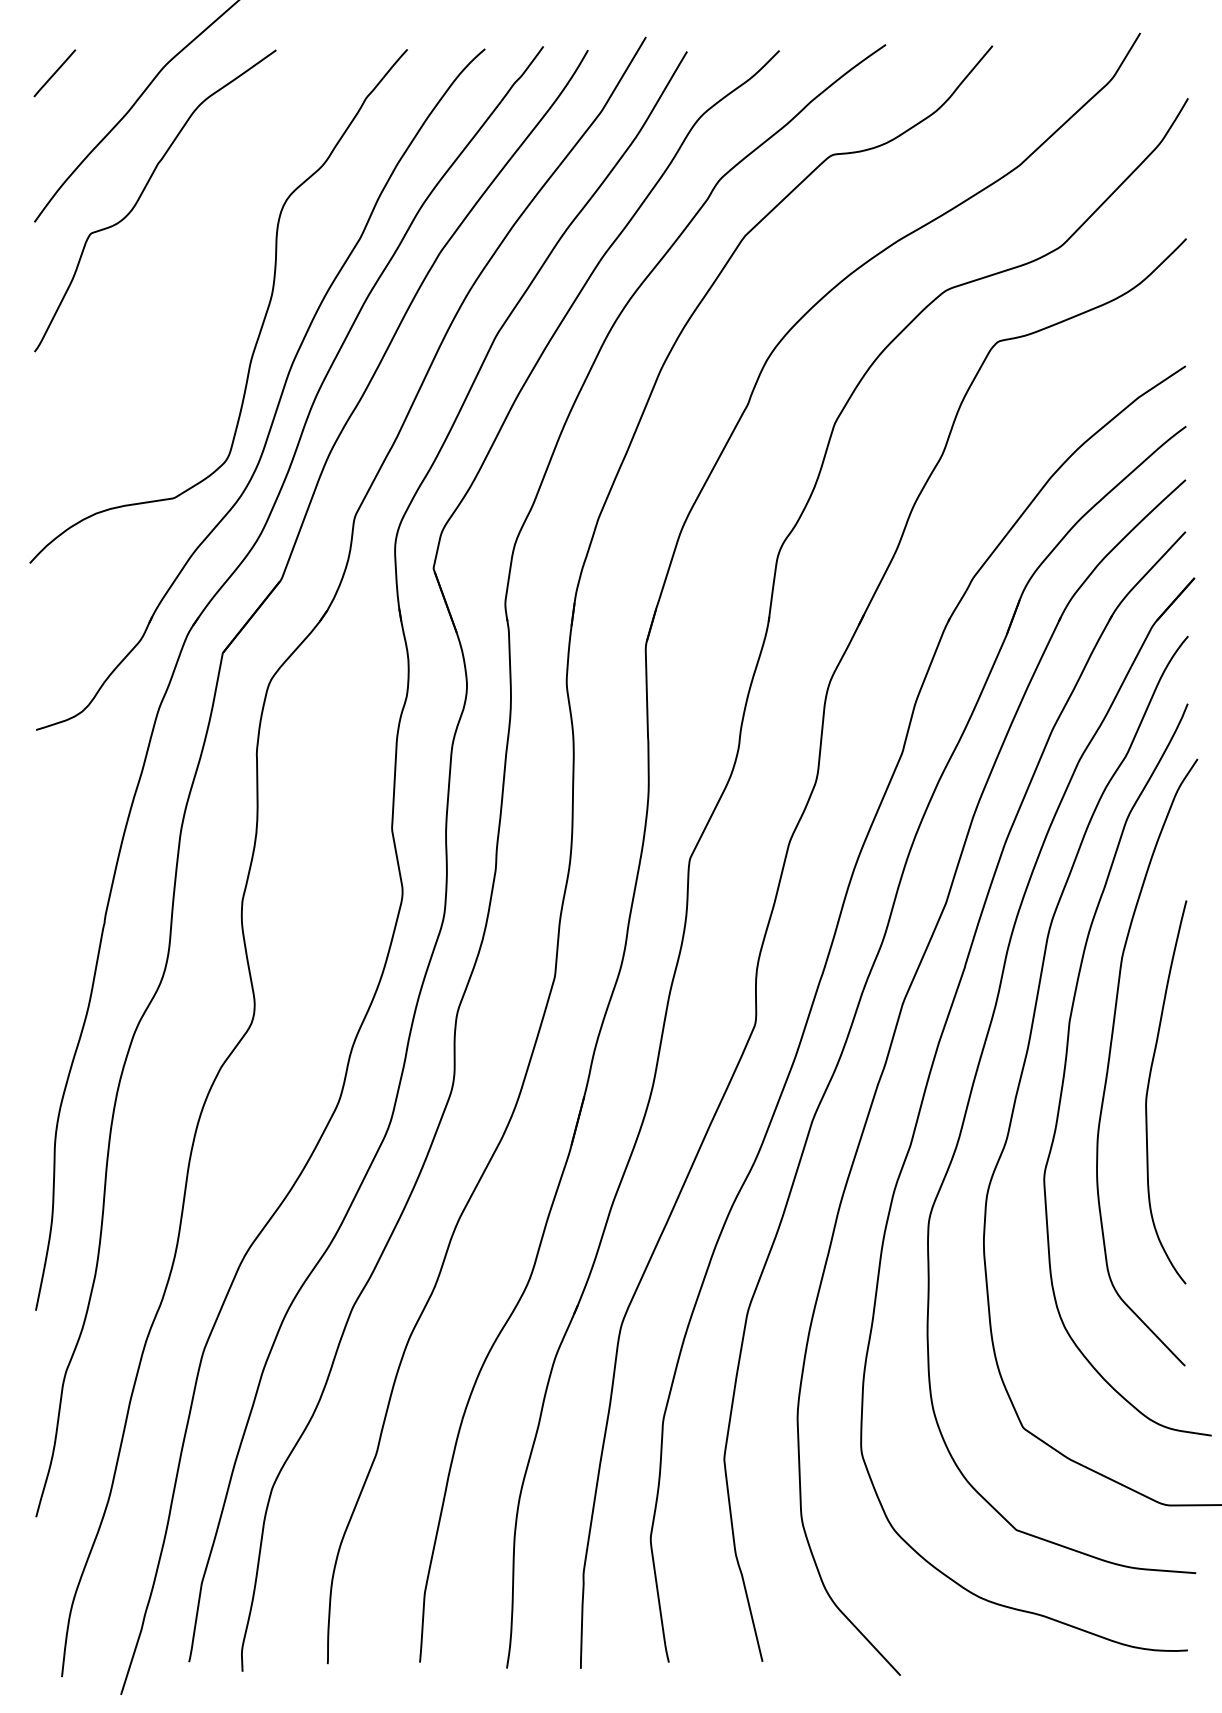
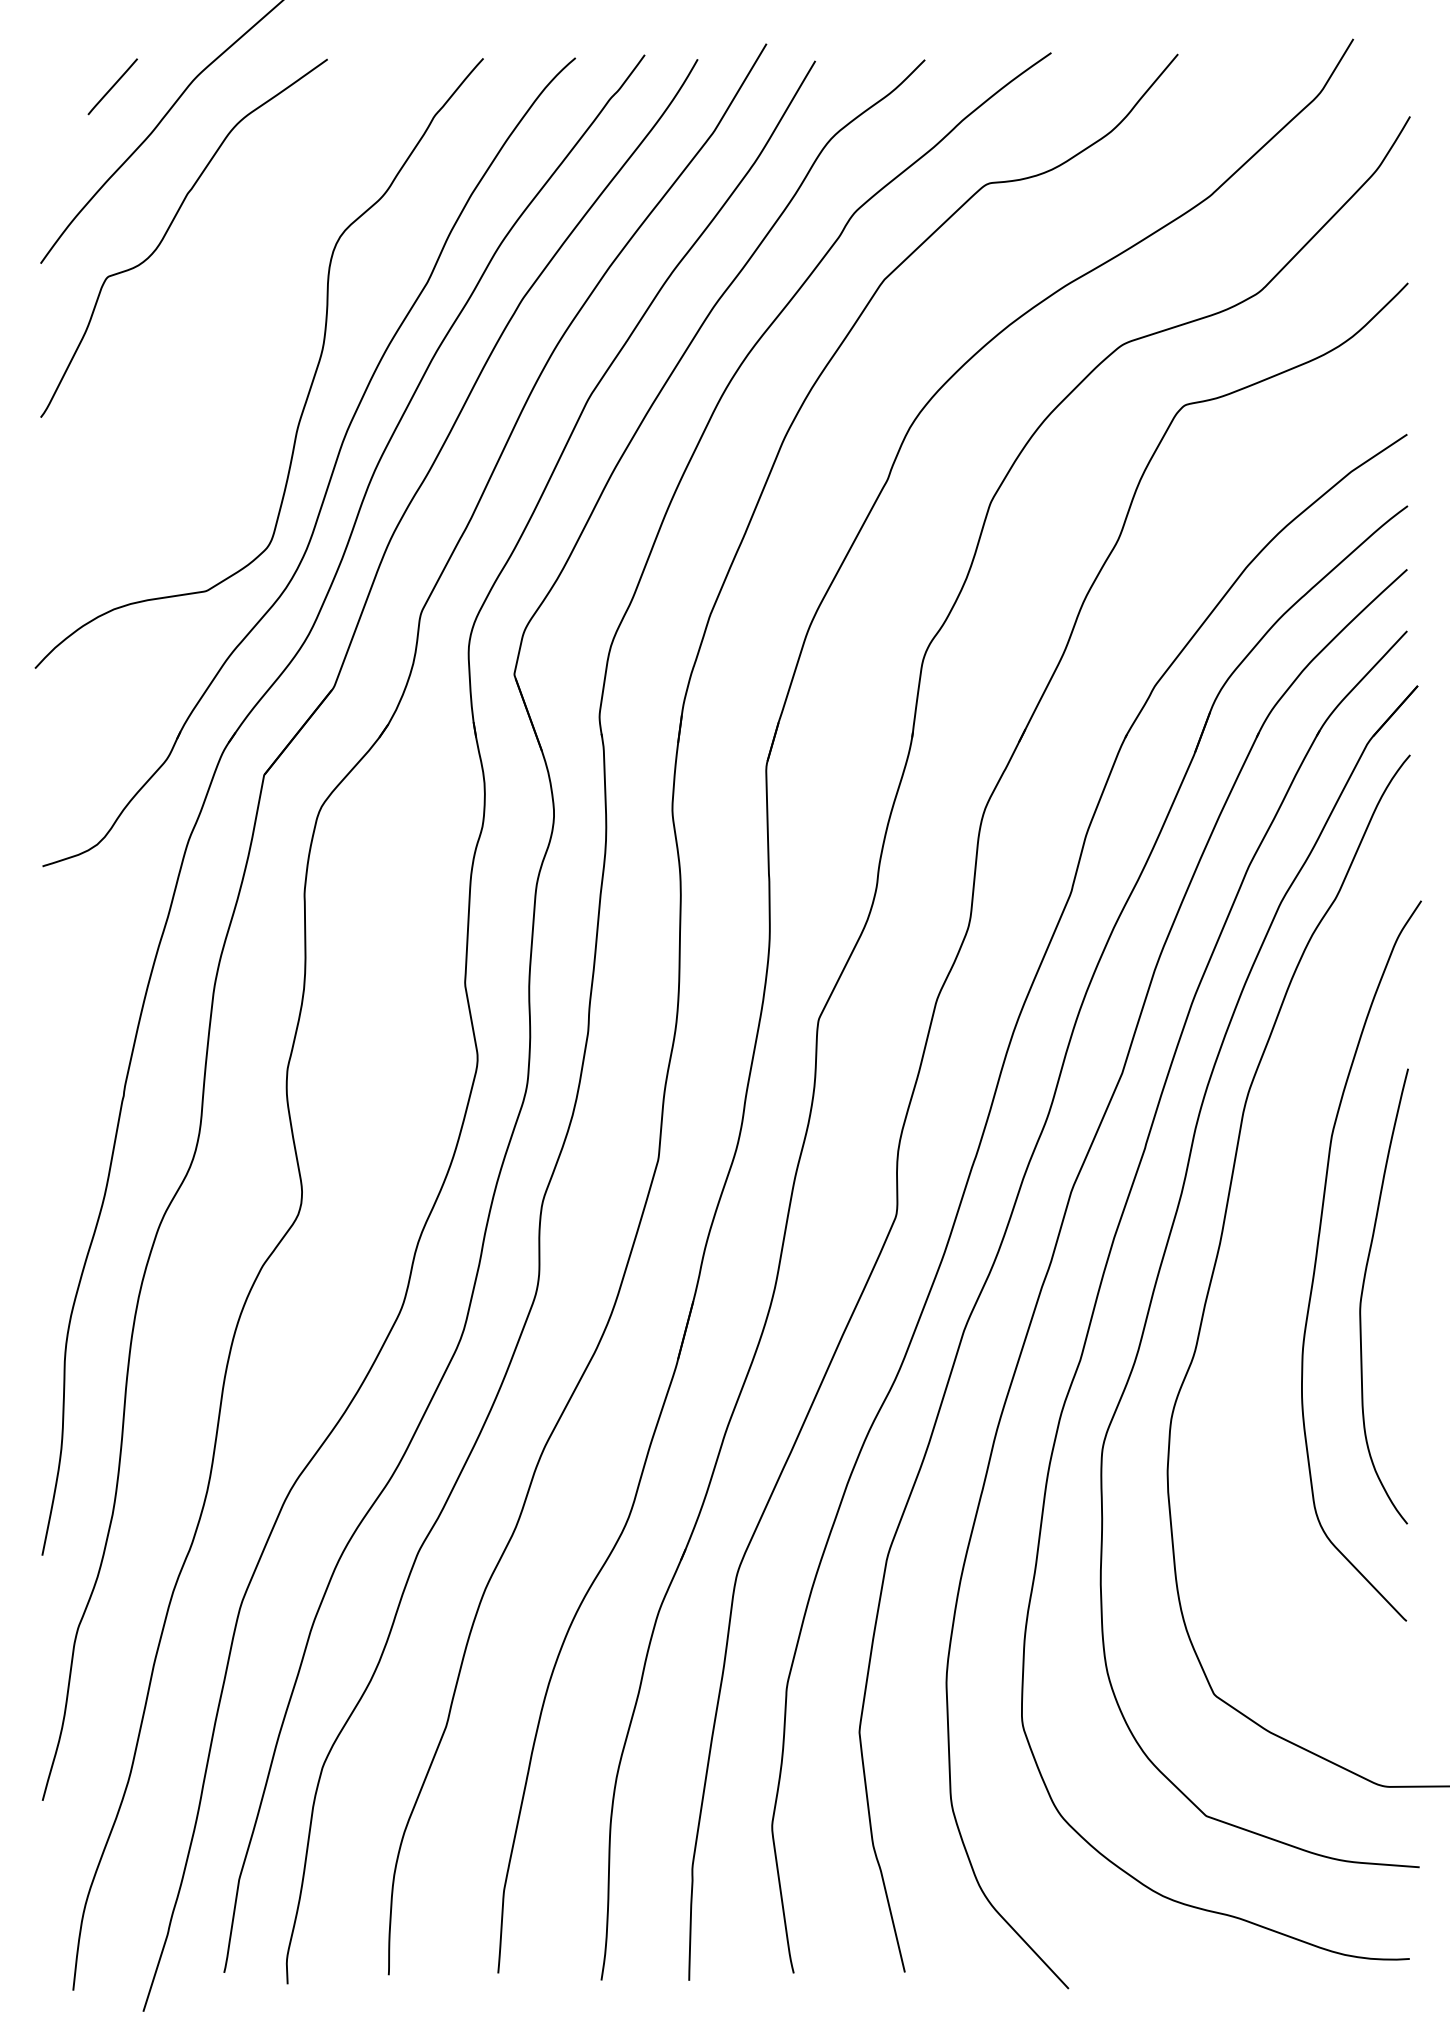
line: (54, 73) -> (112, 86), moved
curve: (1066, 1065) -> (1265, 1264), removed

